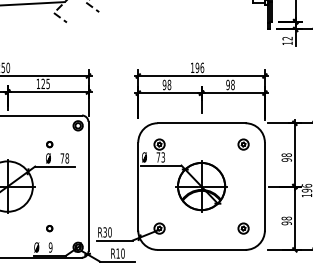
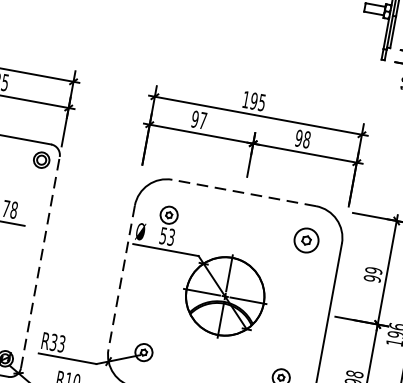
text: (202, 67) -> (262, 102), 196 -> 195
text: (169, 84) -> (203, 120), 98 -> 97
line: (201, 123) -> (244, 193), solid -> dashed
part: (243, 144) -> (306, 240), size x1.4
text: (286, 155) -> (373, 271), 98 -> 99
text: (158, 157) -> (163, 236), 73 -> 53
line: (88, 186) -> (40, 262), solid -> dashed
line: (138, 186) -> (122, 277), solid -> dashed
text: (109, 232) -> (60, 343), R30 -> R33

